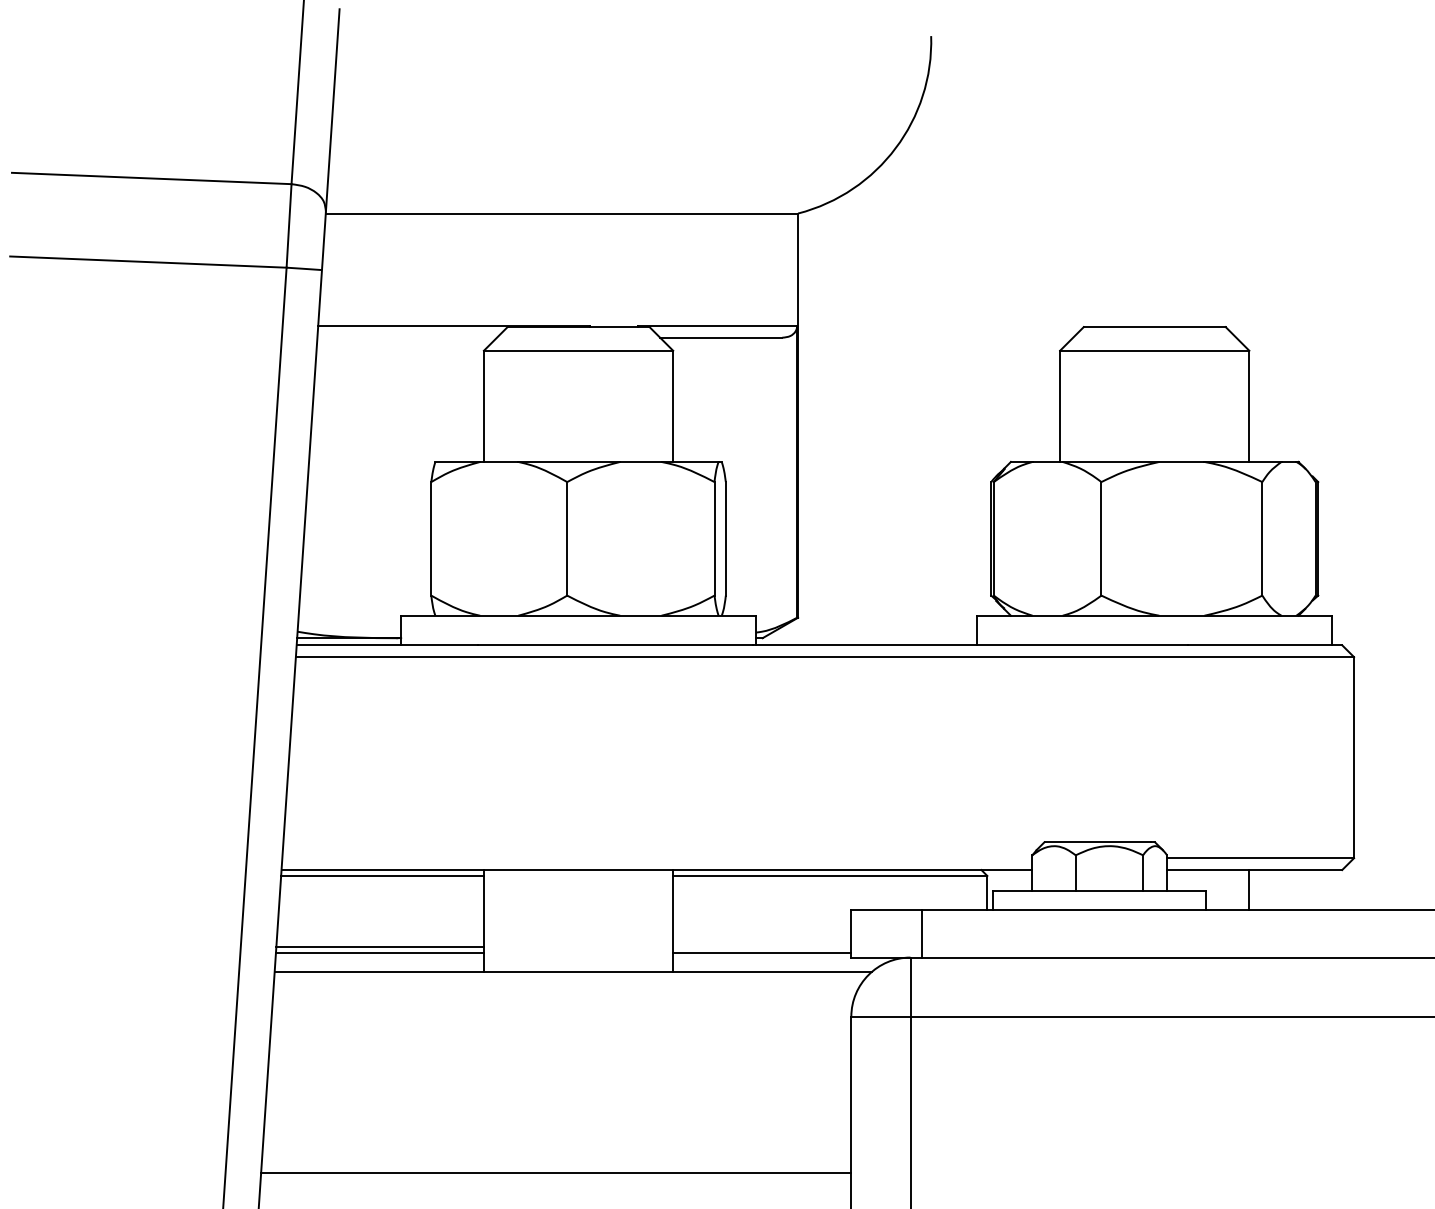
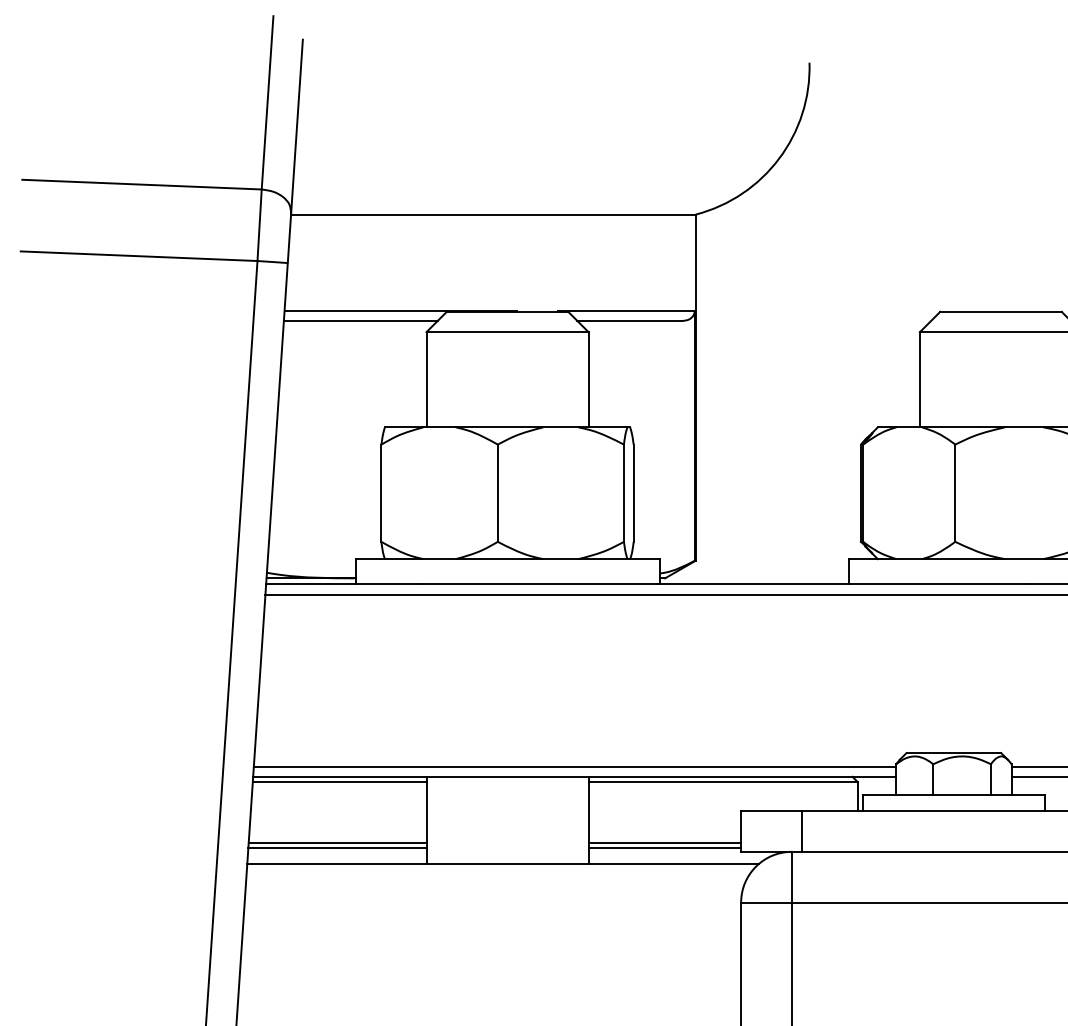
line: (406, 337) -> (360, 320), added
line: (657, 858) -> (575, 766), added
line: (762, 946) -> (665, 842), added

